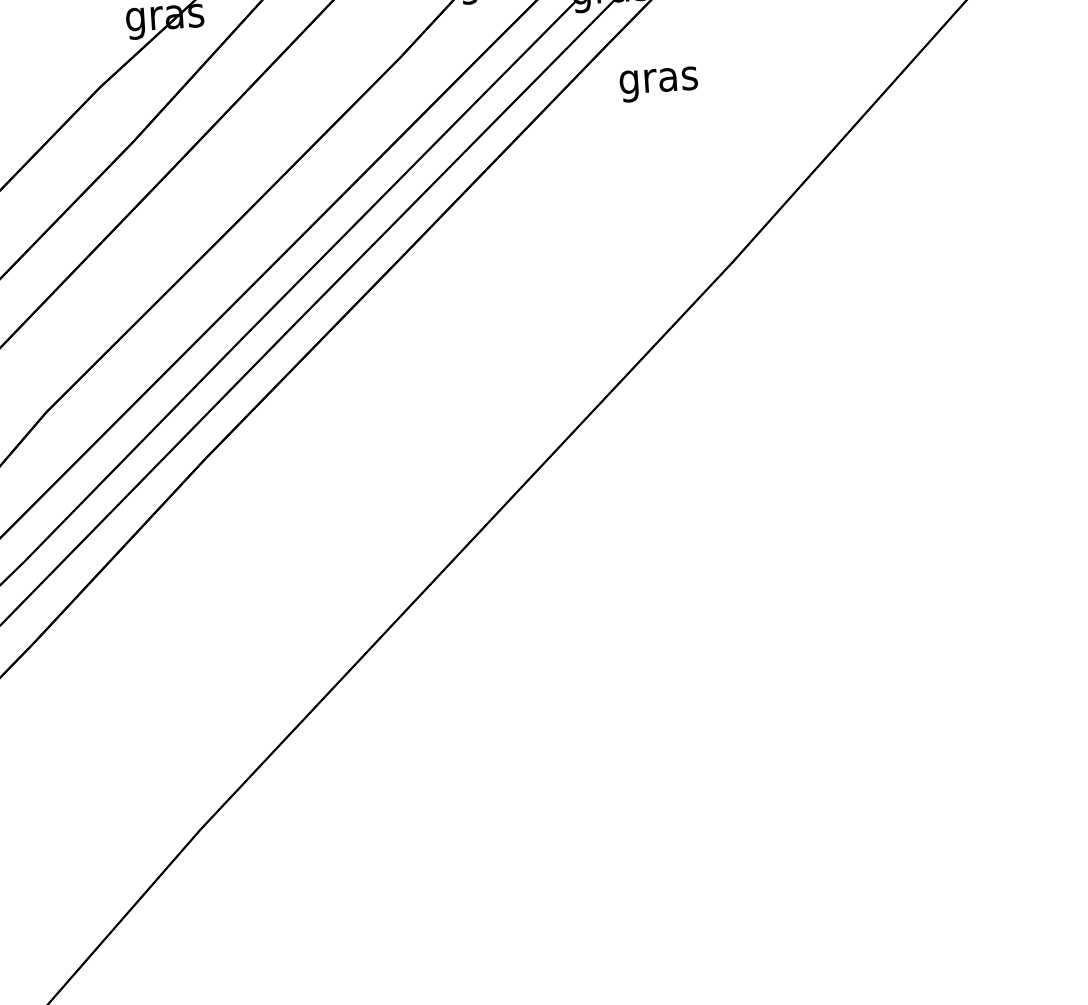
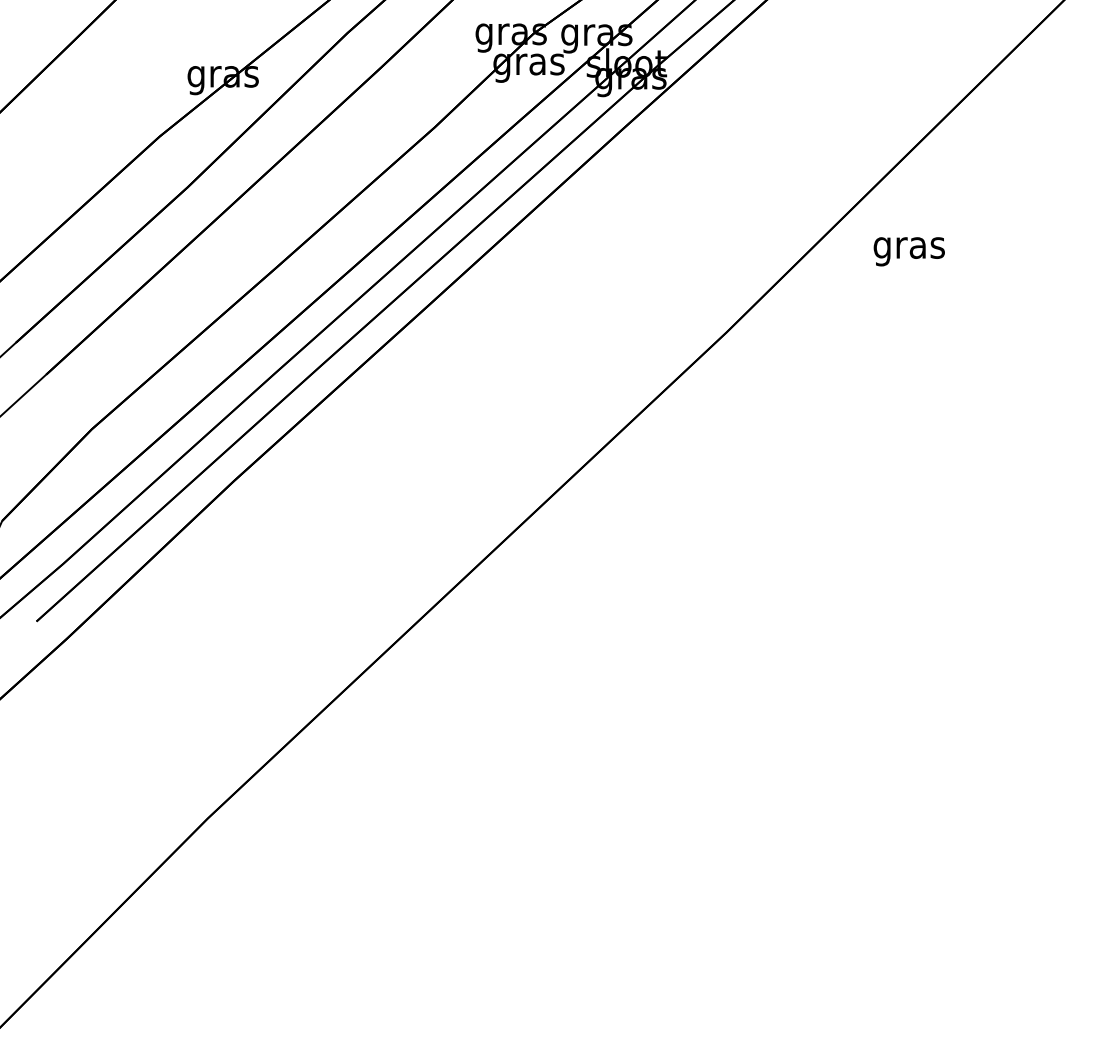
text: (658, 84) -> (908, 251), moved

